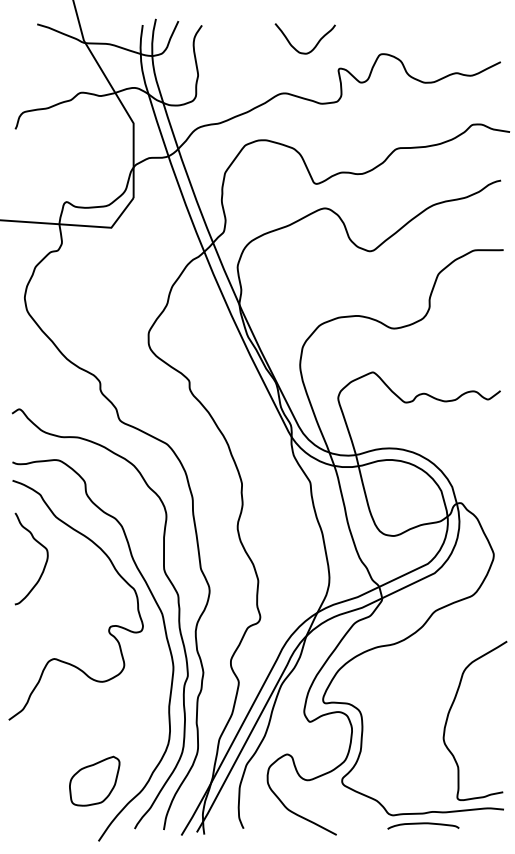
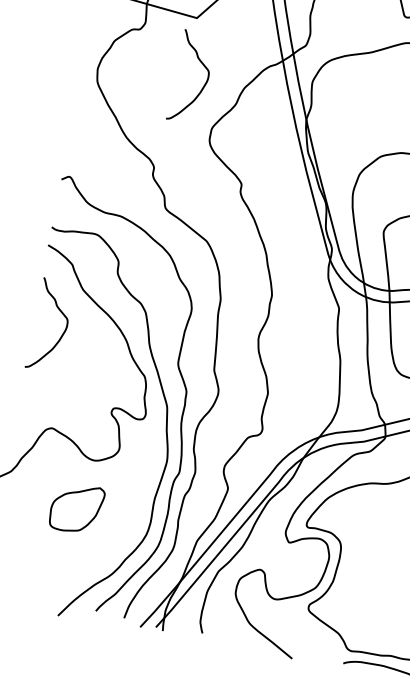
curve: (132, 289) -> (204, 82), added
part: (94, 780) -> (76, 507), moved

